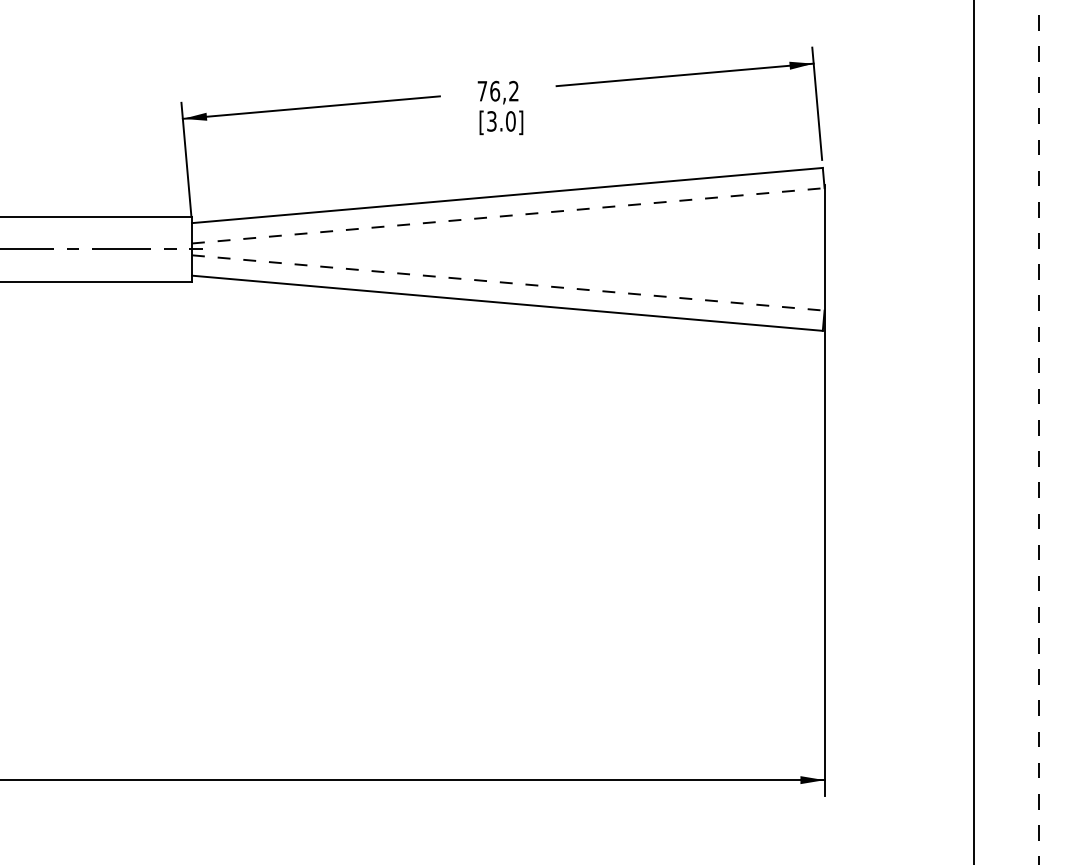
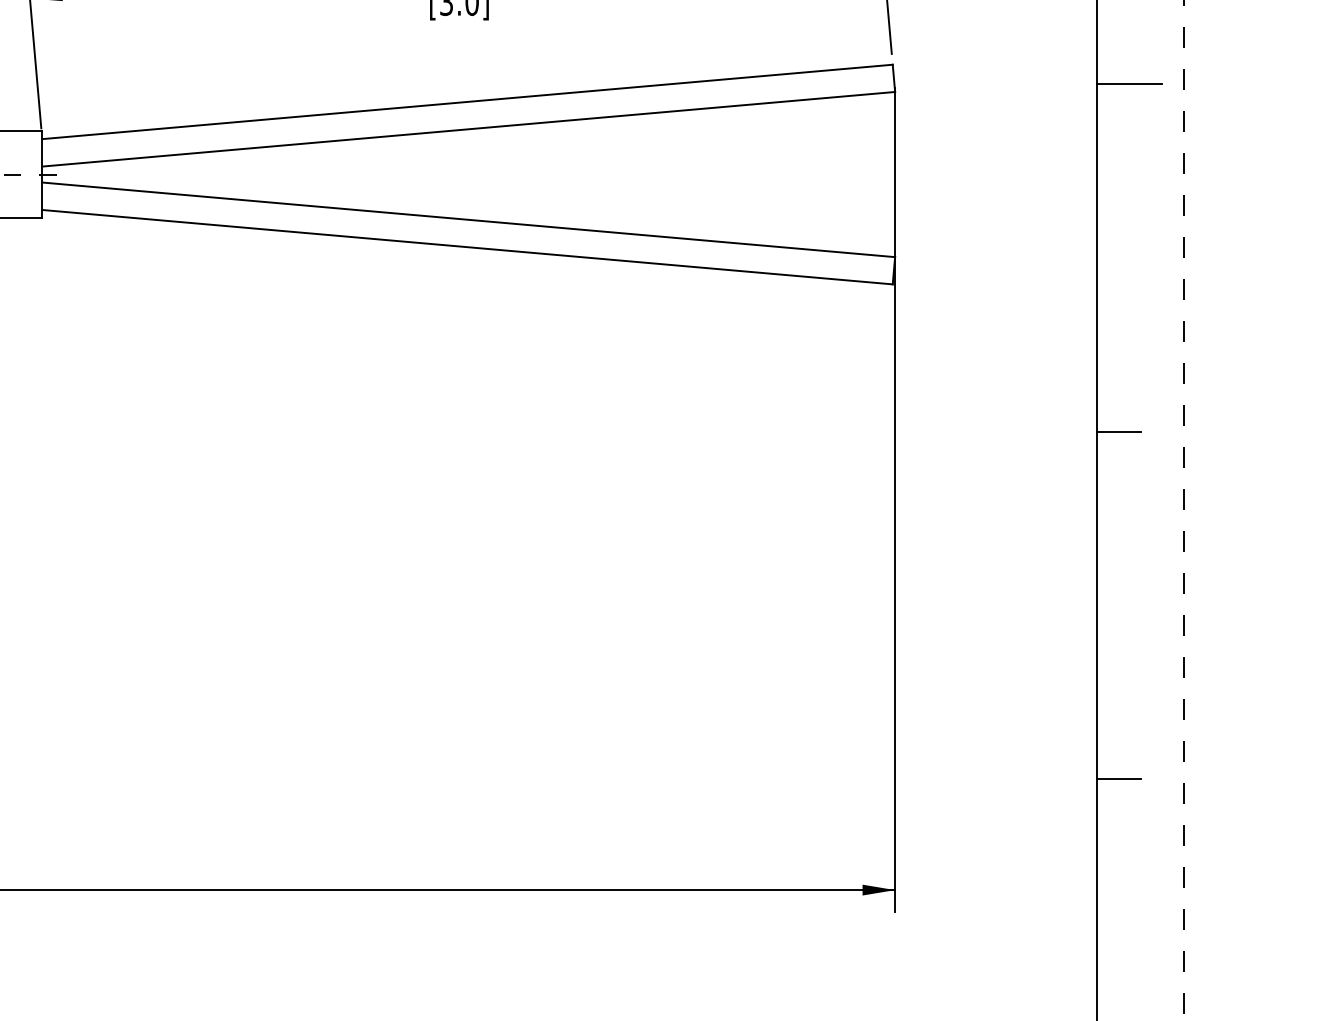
line: (998, 182) -> (1129, 84), added
line: (508, 215) -> (468, 128), dashed -> solid
line: (508, 282) -> (468, 219), dashed -> solid
line: (990, 440) -> (1118, 432), added
line: (990, 697) -> (1118, 778), added

